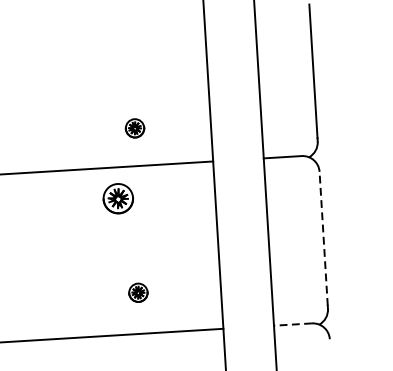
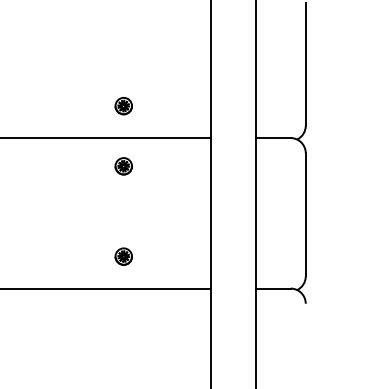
part: (134, 128) -> (123, 106), moved
part: (117, 199) -> (123, 166), size x0.62
line: (323, 237) -> (305, 212), dashed -> solid
part: (138, 292) -> (123, 256), moved
line: (292, 324) -> (273, 288), dashed -> solid

